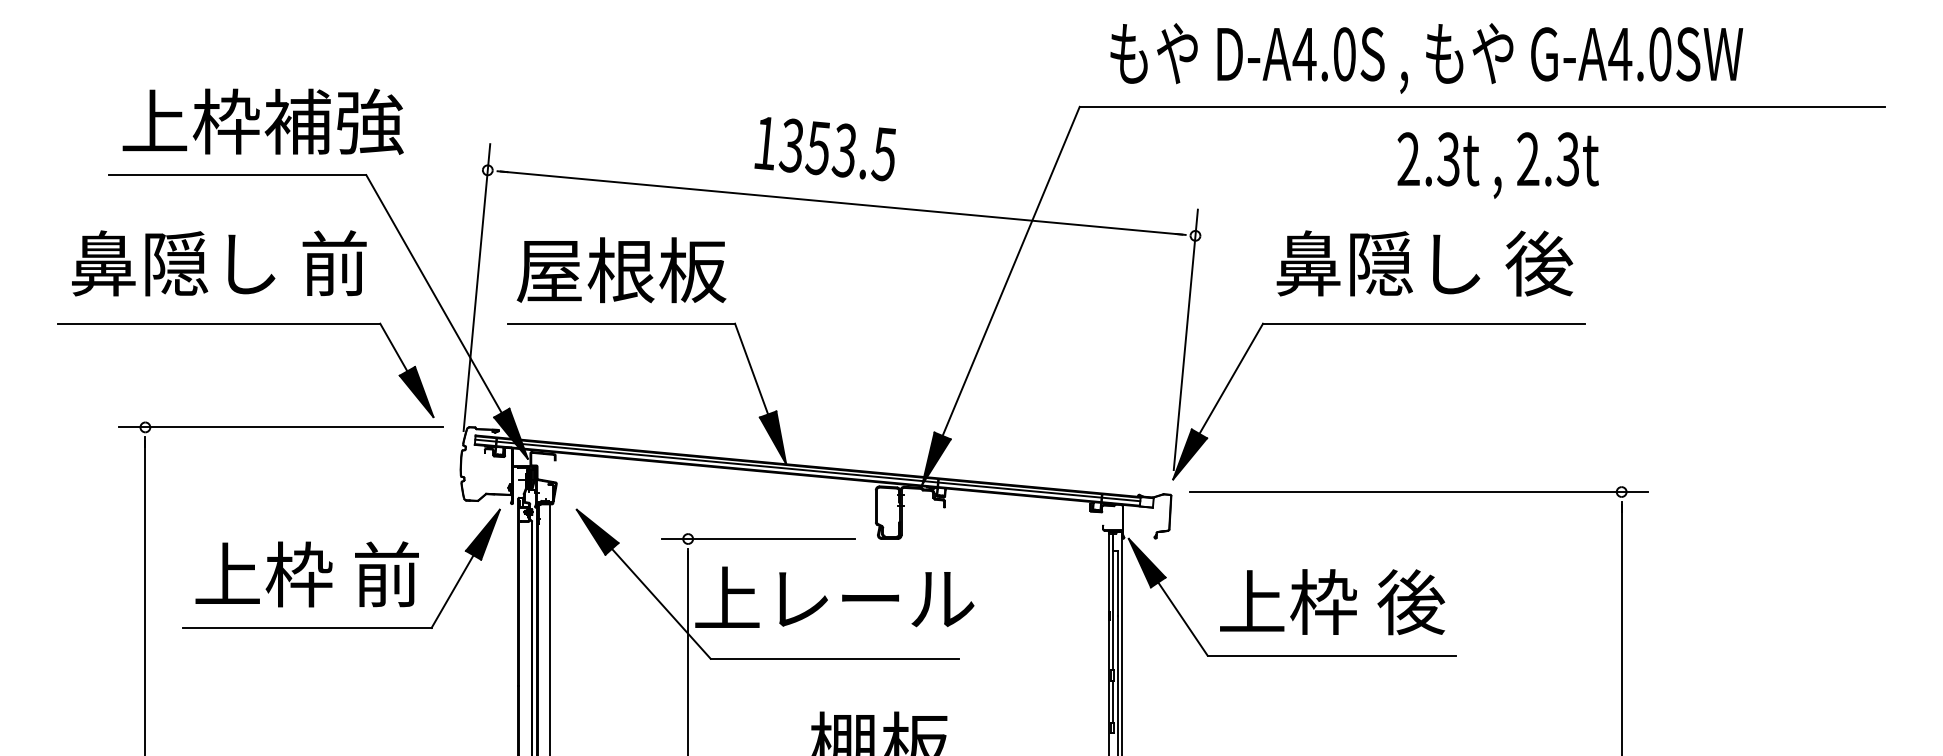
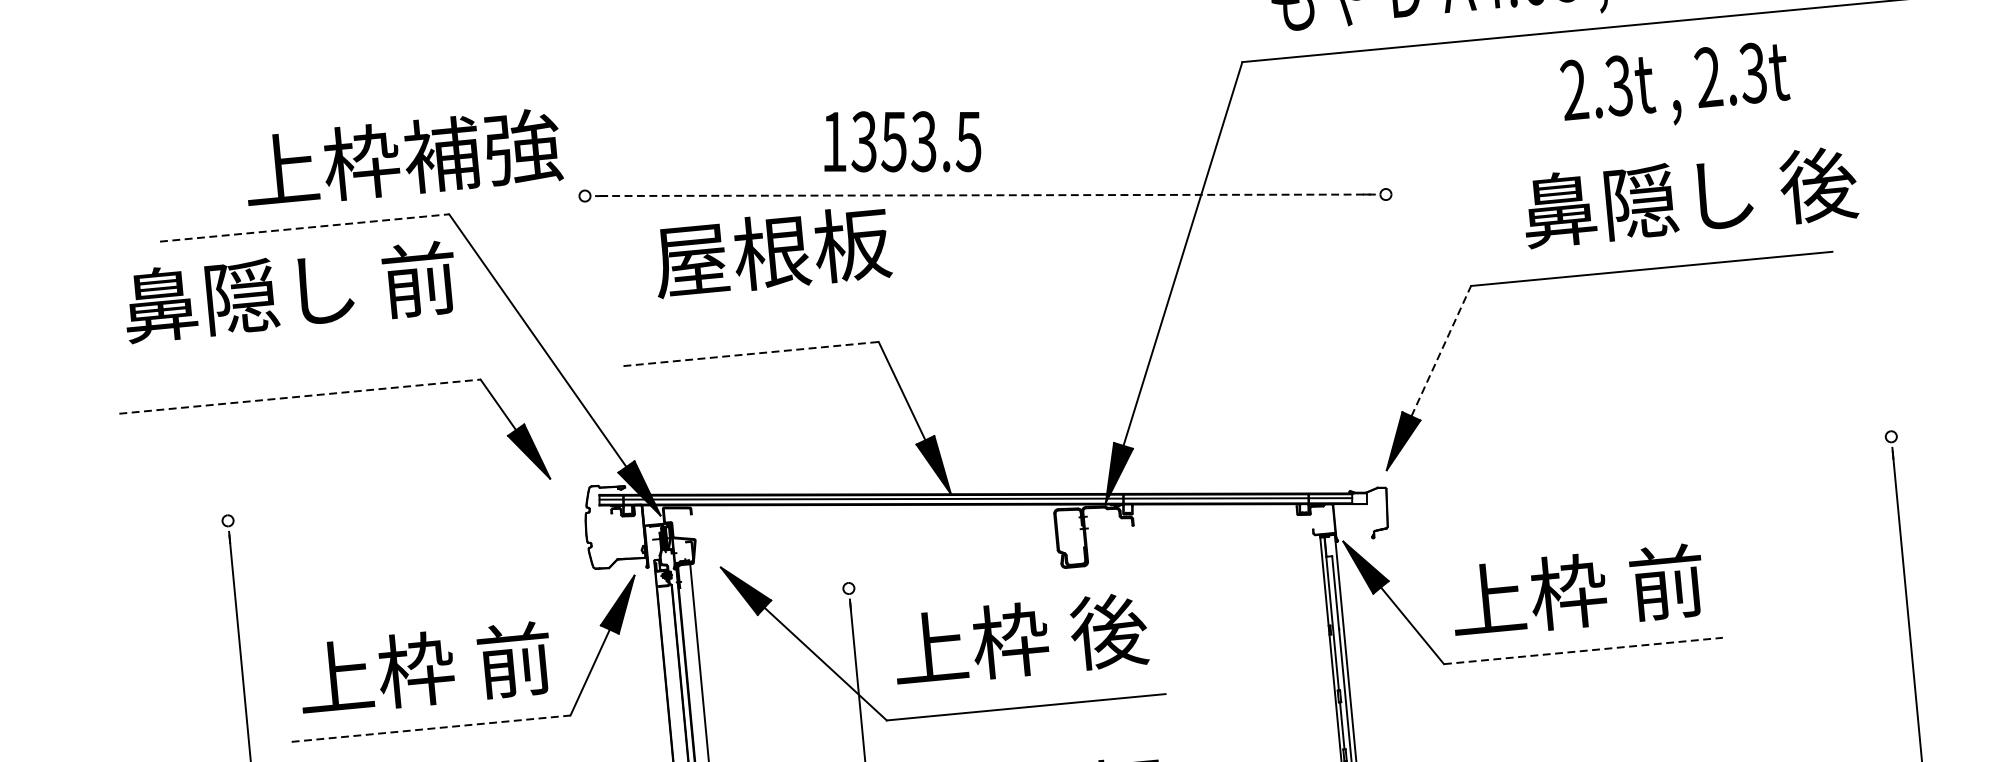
text: (262, 121) -> (402, 158), moved
text: (824, 149) -> (901, 142), moved
text: (1497, 165) -> (1674, 87), moved
line: (237, 175) -> (304, 228), solid -> dashed
line: (842, 203) -> (986, 195), solid -> dashed
text: (219, 263) -> (290, 292), moved
text: (1424, 263) -> (1689, 197), moved
text: (621, 270) -> (772, 252), moved
line: (476, 287) -> (584, 328), removed
line: (219, 323) -> (300, 396), solid -> dashed
line: (621, 323) -> (751, 353), solid -> dashed
line: (1185, 339) -> (1385, 311), removed
line: (1231, 378) -> (1441, 350), solid -> dashed
line: (281, 427) -> (380, 506), removed
line: (1418, 492) -> (1663, 458), removed
line: (758, 539) -> (927, 581), removed
text: (834, 598) -> (1019, 639), 上レール -> 上枠 後
text: (1411, 601) -> (1667, 581), 上枠 後 -> 上枠 前
line: (307, 627) -> (431, 728), solid -> dashed
line: (1332, 655) -> (1584, 650), solid -> dashed

